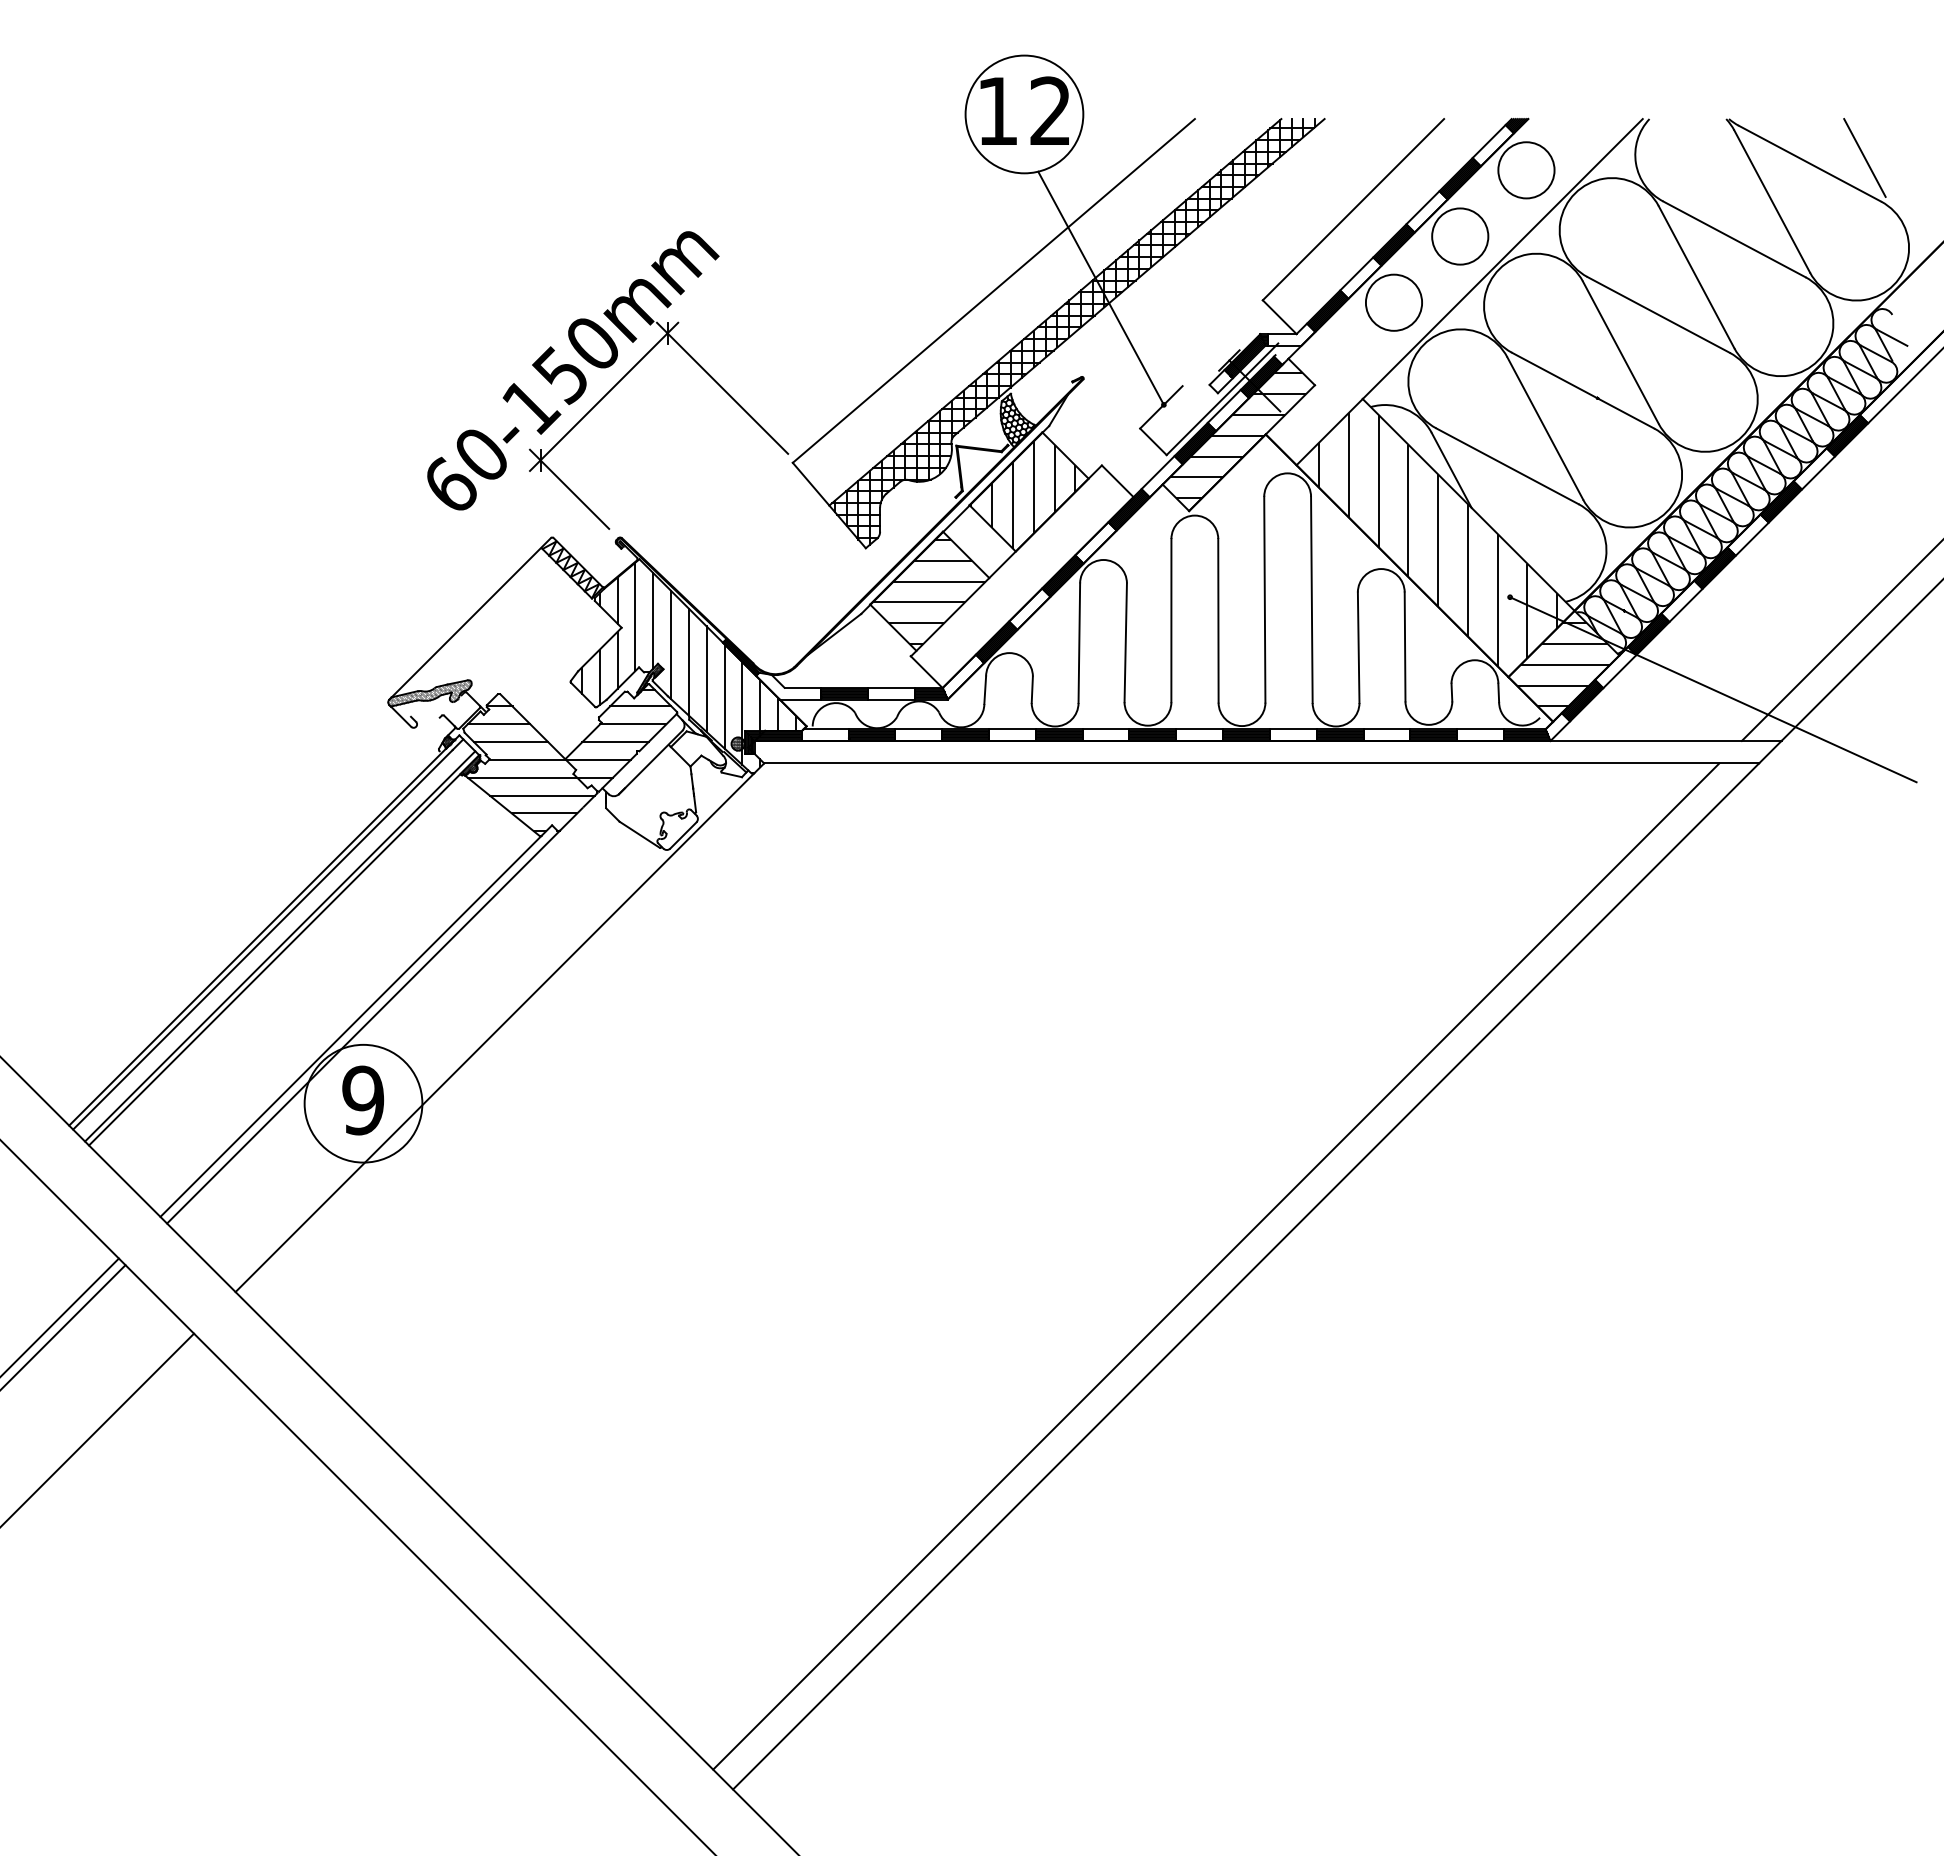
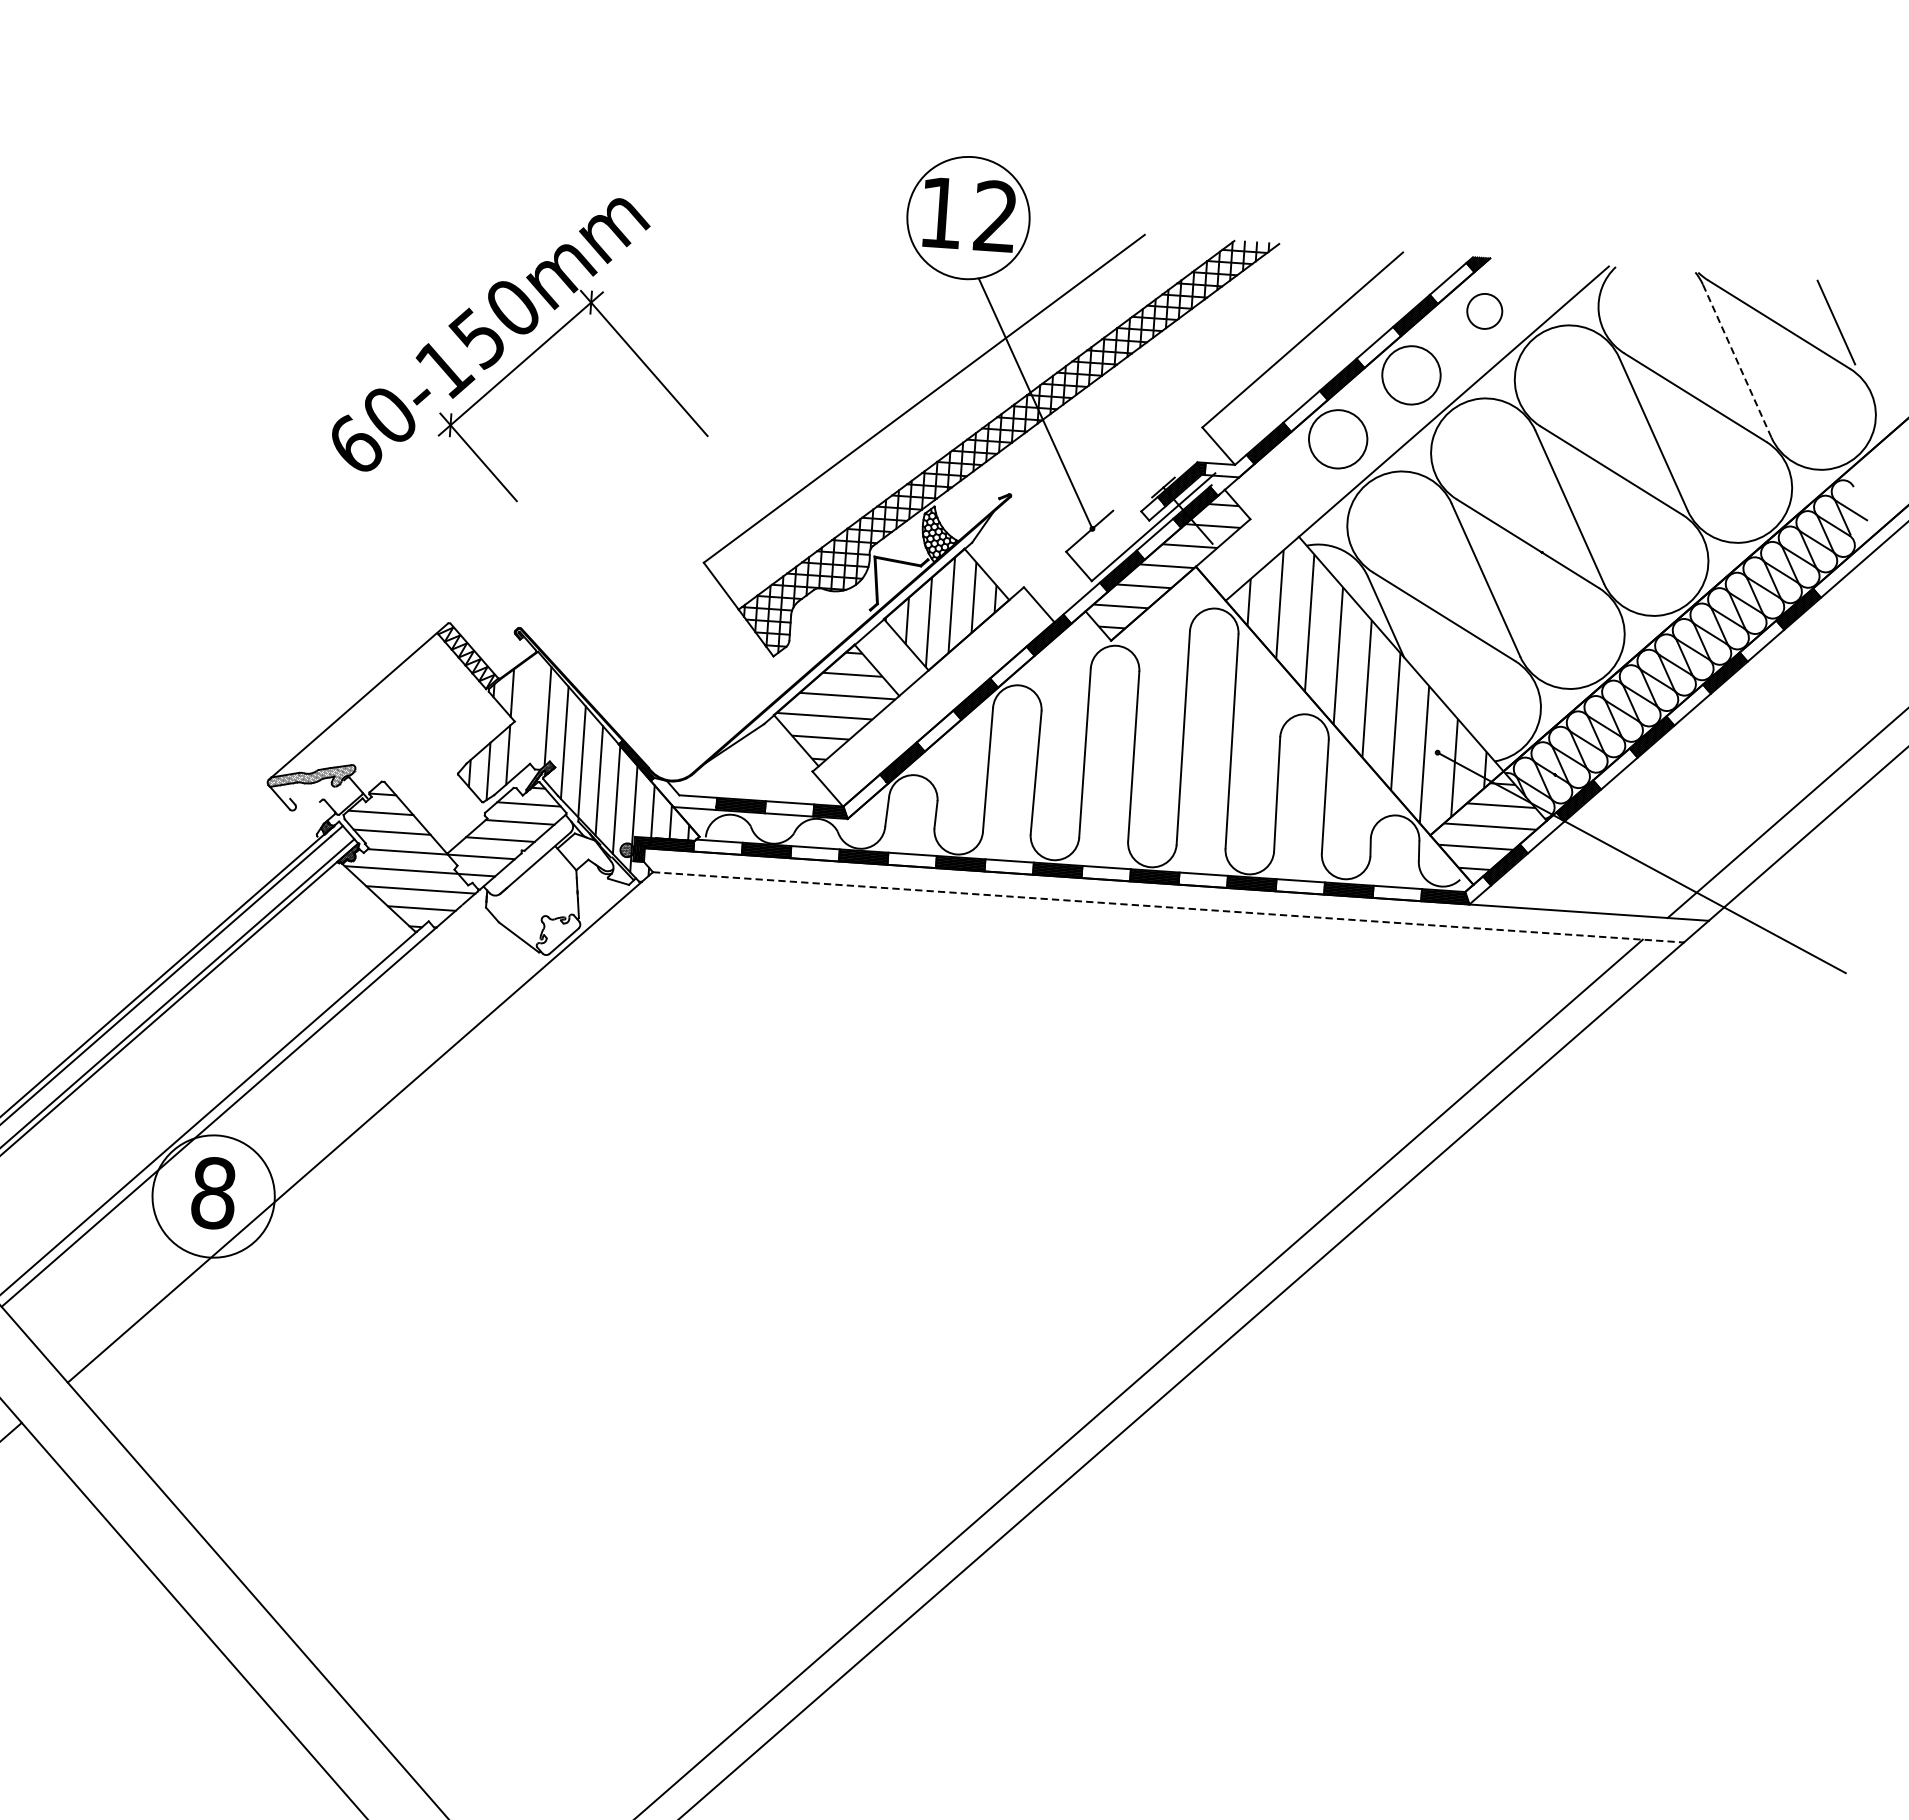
circle: (1526, 170) -> (1484, 311), size x0.6
line: (1772, 201) -> (1737, 361), solid -> dashed
part: (614, 385) -> (532, 352), moved
line: (635, 616) -> (529, 710), removed
line: (1262, 763) -> (1169, 907), solid -> dashed
text: (363, 1100) -> (213, 1193), 9 -> 8

